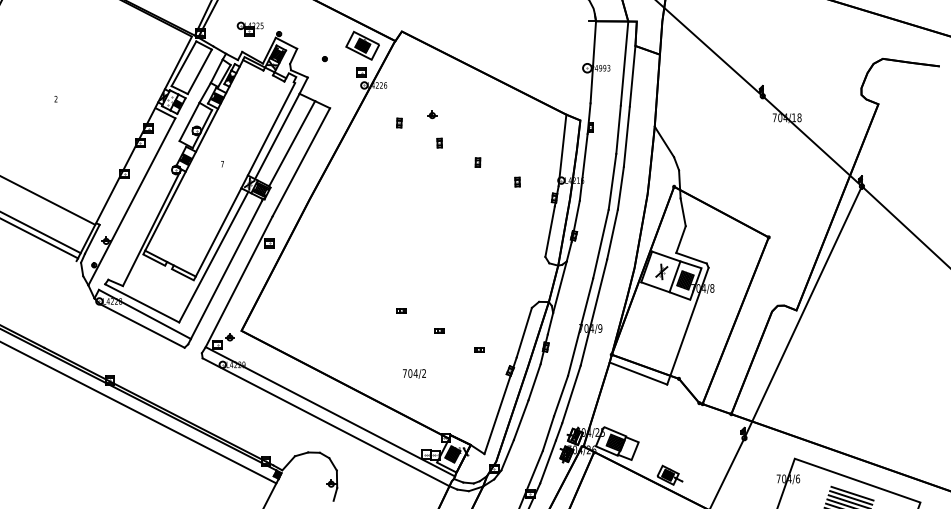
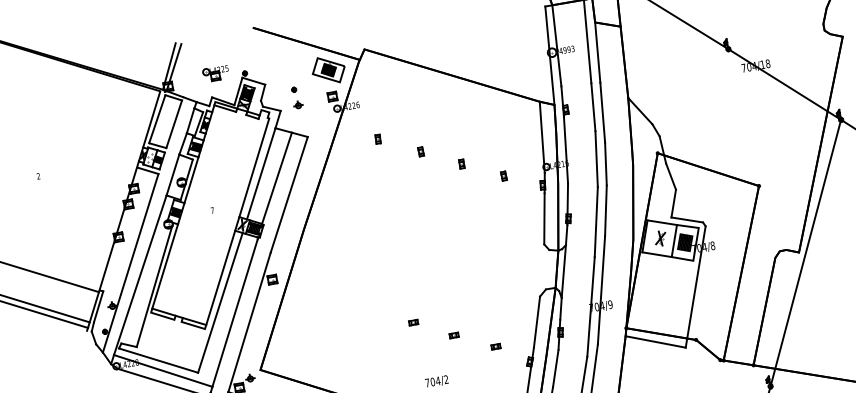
line: (584, 70) -> (549, 55), added
part: (432, 114) -> (298, 104), moved
line: (138, 215) -> (139, 275), added

